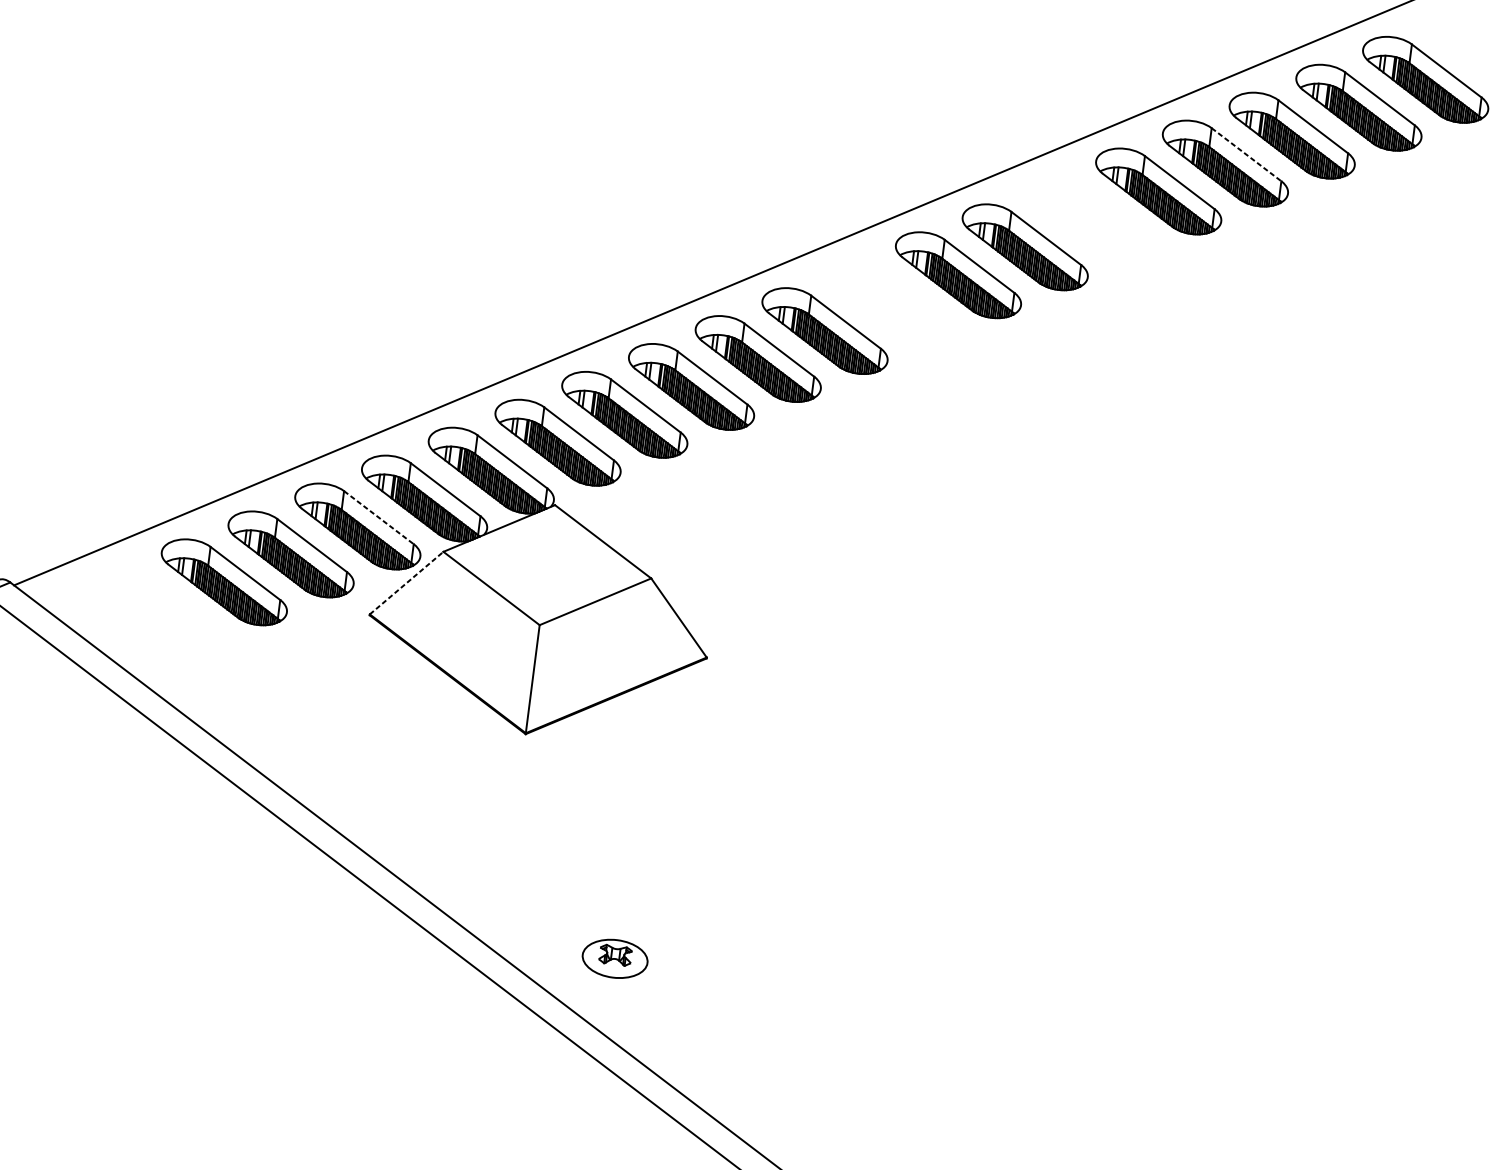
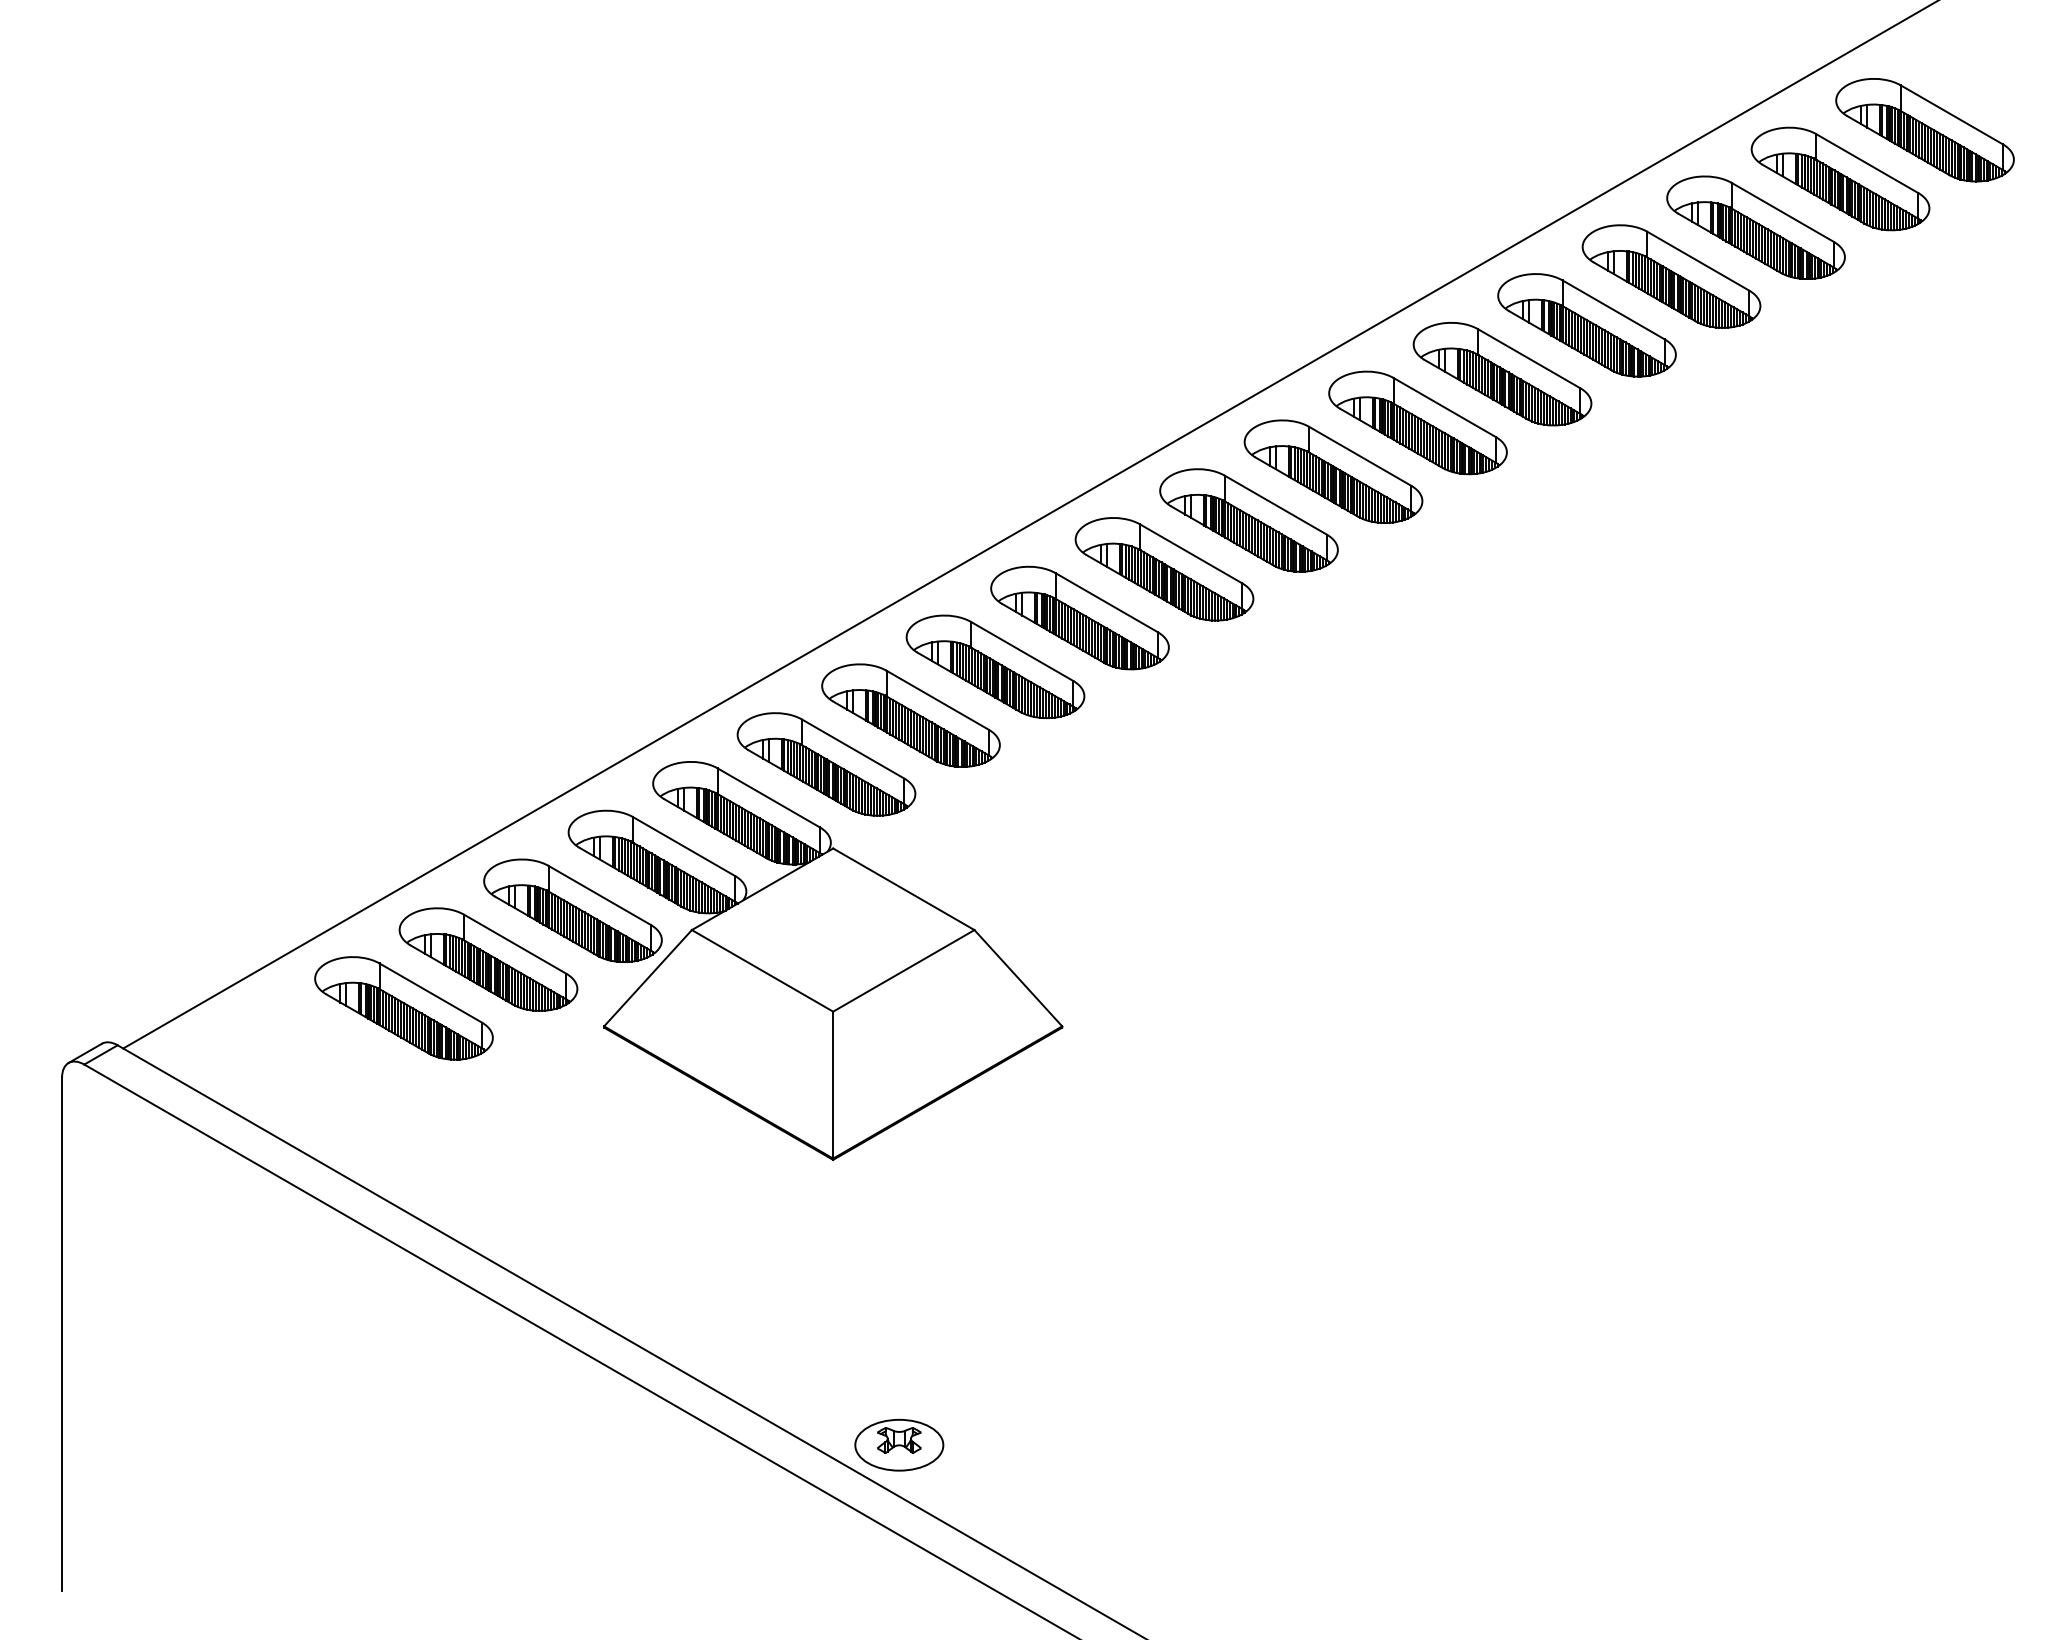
line: (1246, 155) -> (1698, 261), dashed -> solid
part: (1091, 219) -> (1502, 374), added
part: (891, 303) -> (1248, 520), added
line: (379, 517) -> (600, 895), dashed -> solid
line: (407, 582) -> (648, 977), dashed -> solid
part: (615, 958) -> (899, 1444), moved

